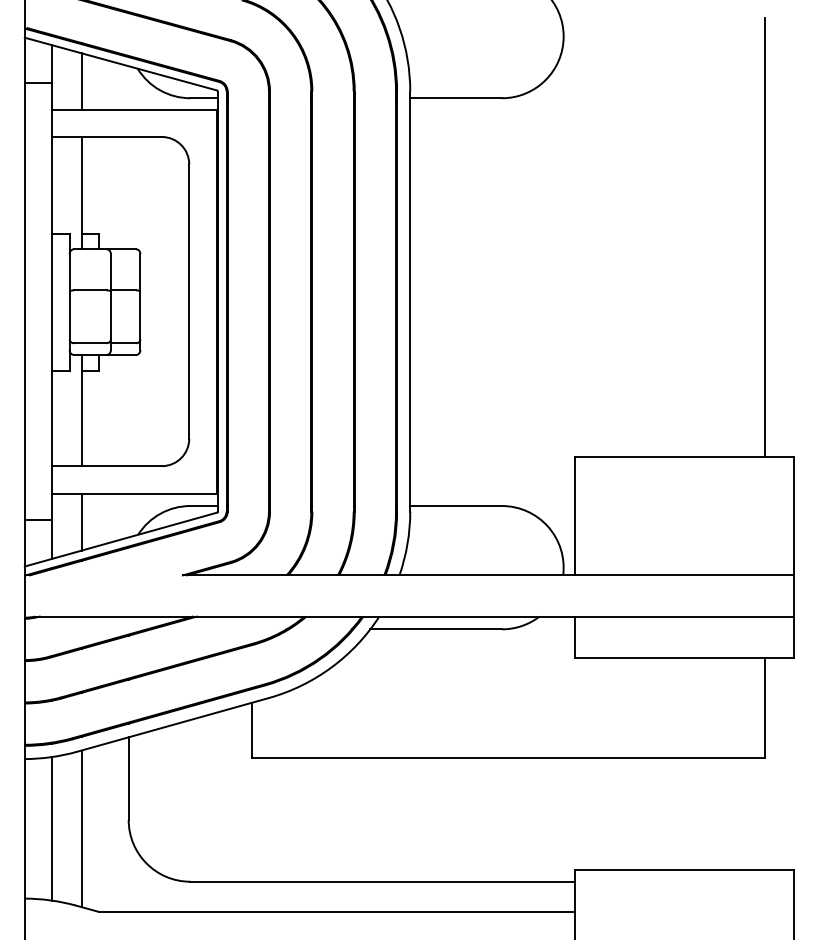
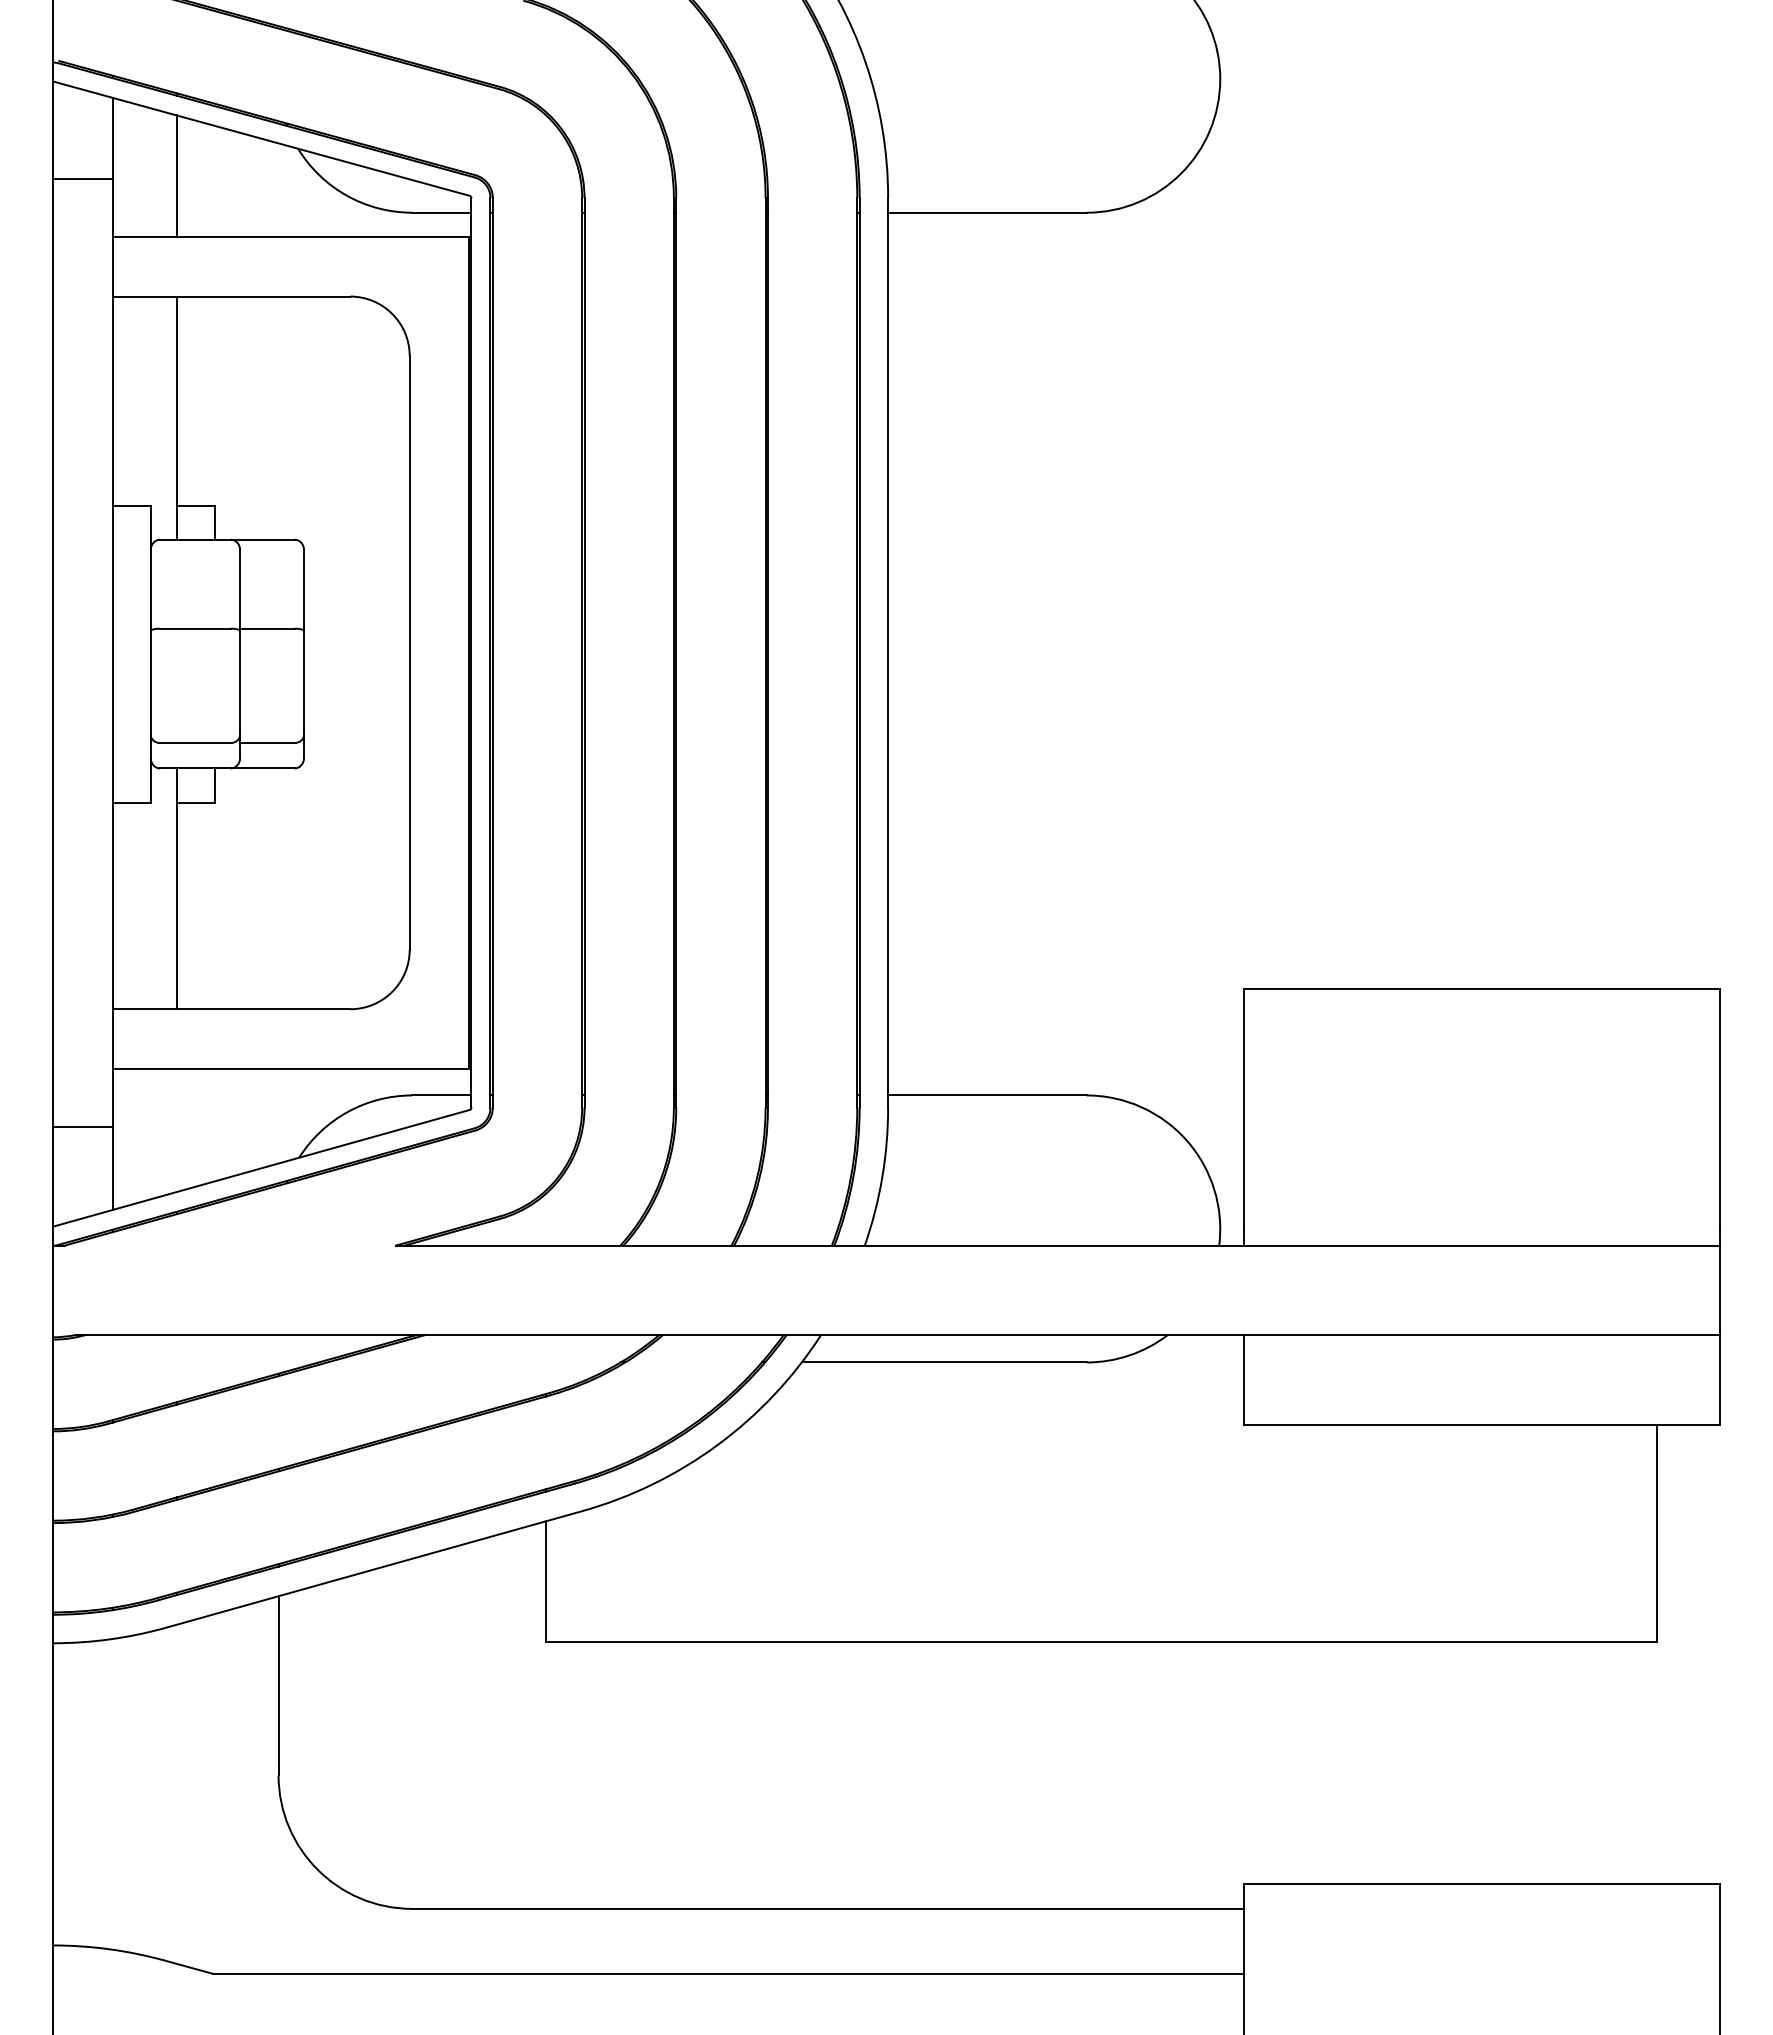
line: (765, 237) -> (1657, 514), removed
line: (81, 521) -> (176, 1128), removed
line: (52, 828) -> (113, 1793), removed
line: (81, 828) -> (176, 1793), removed

